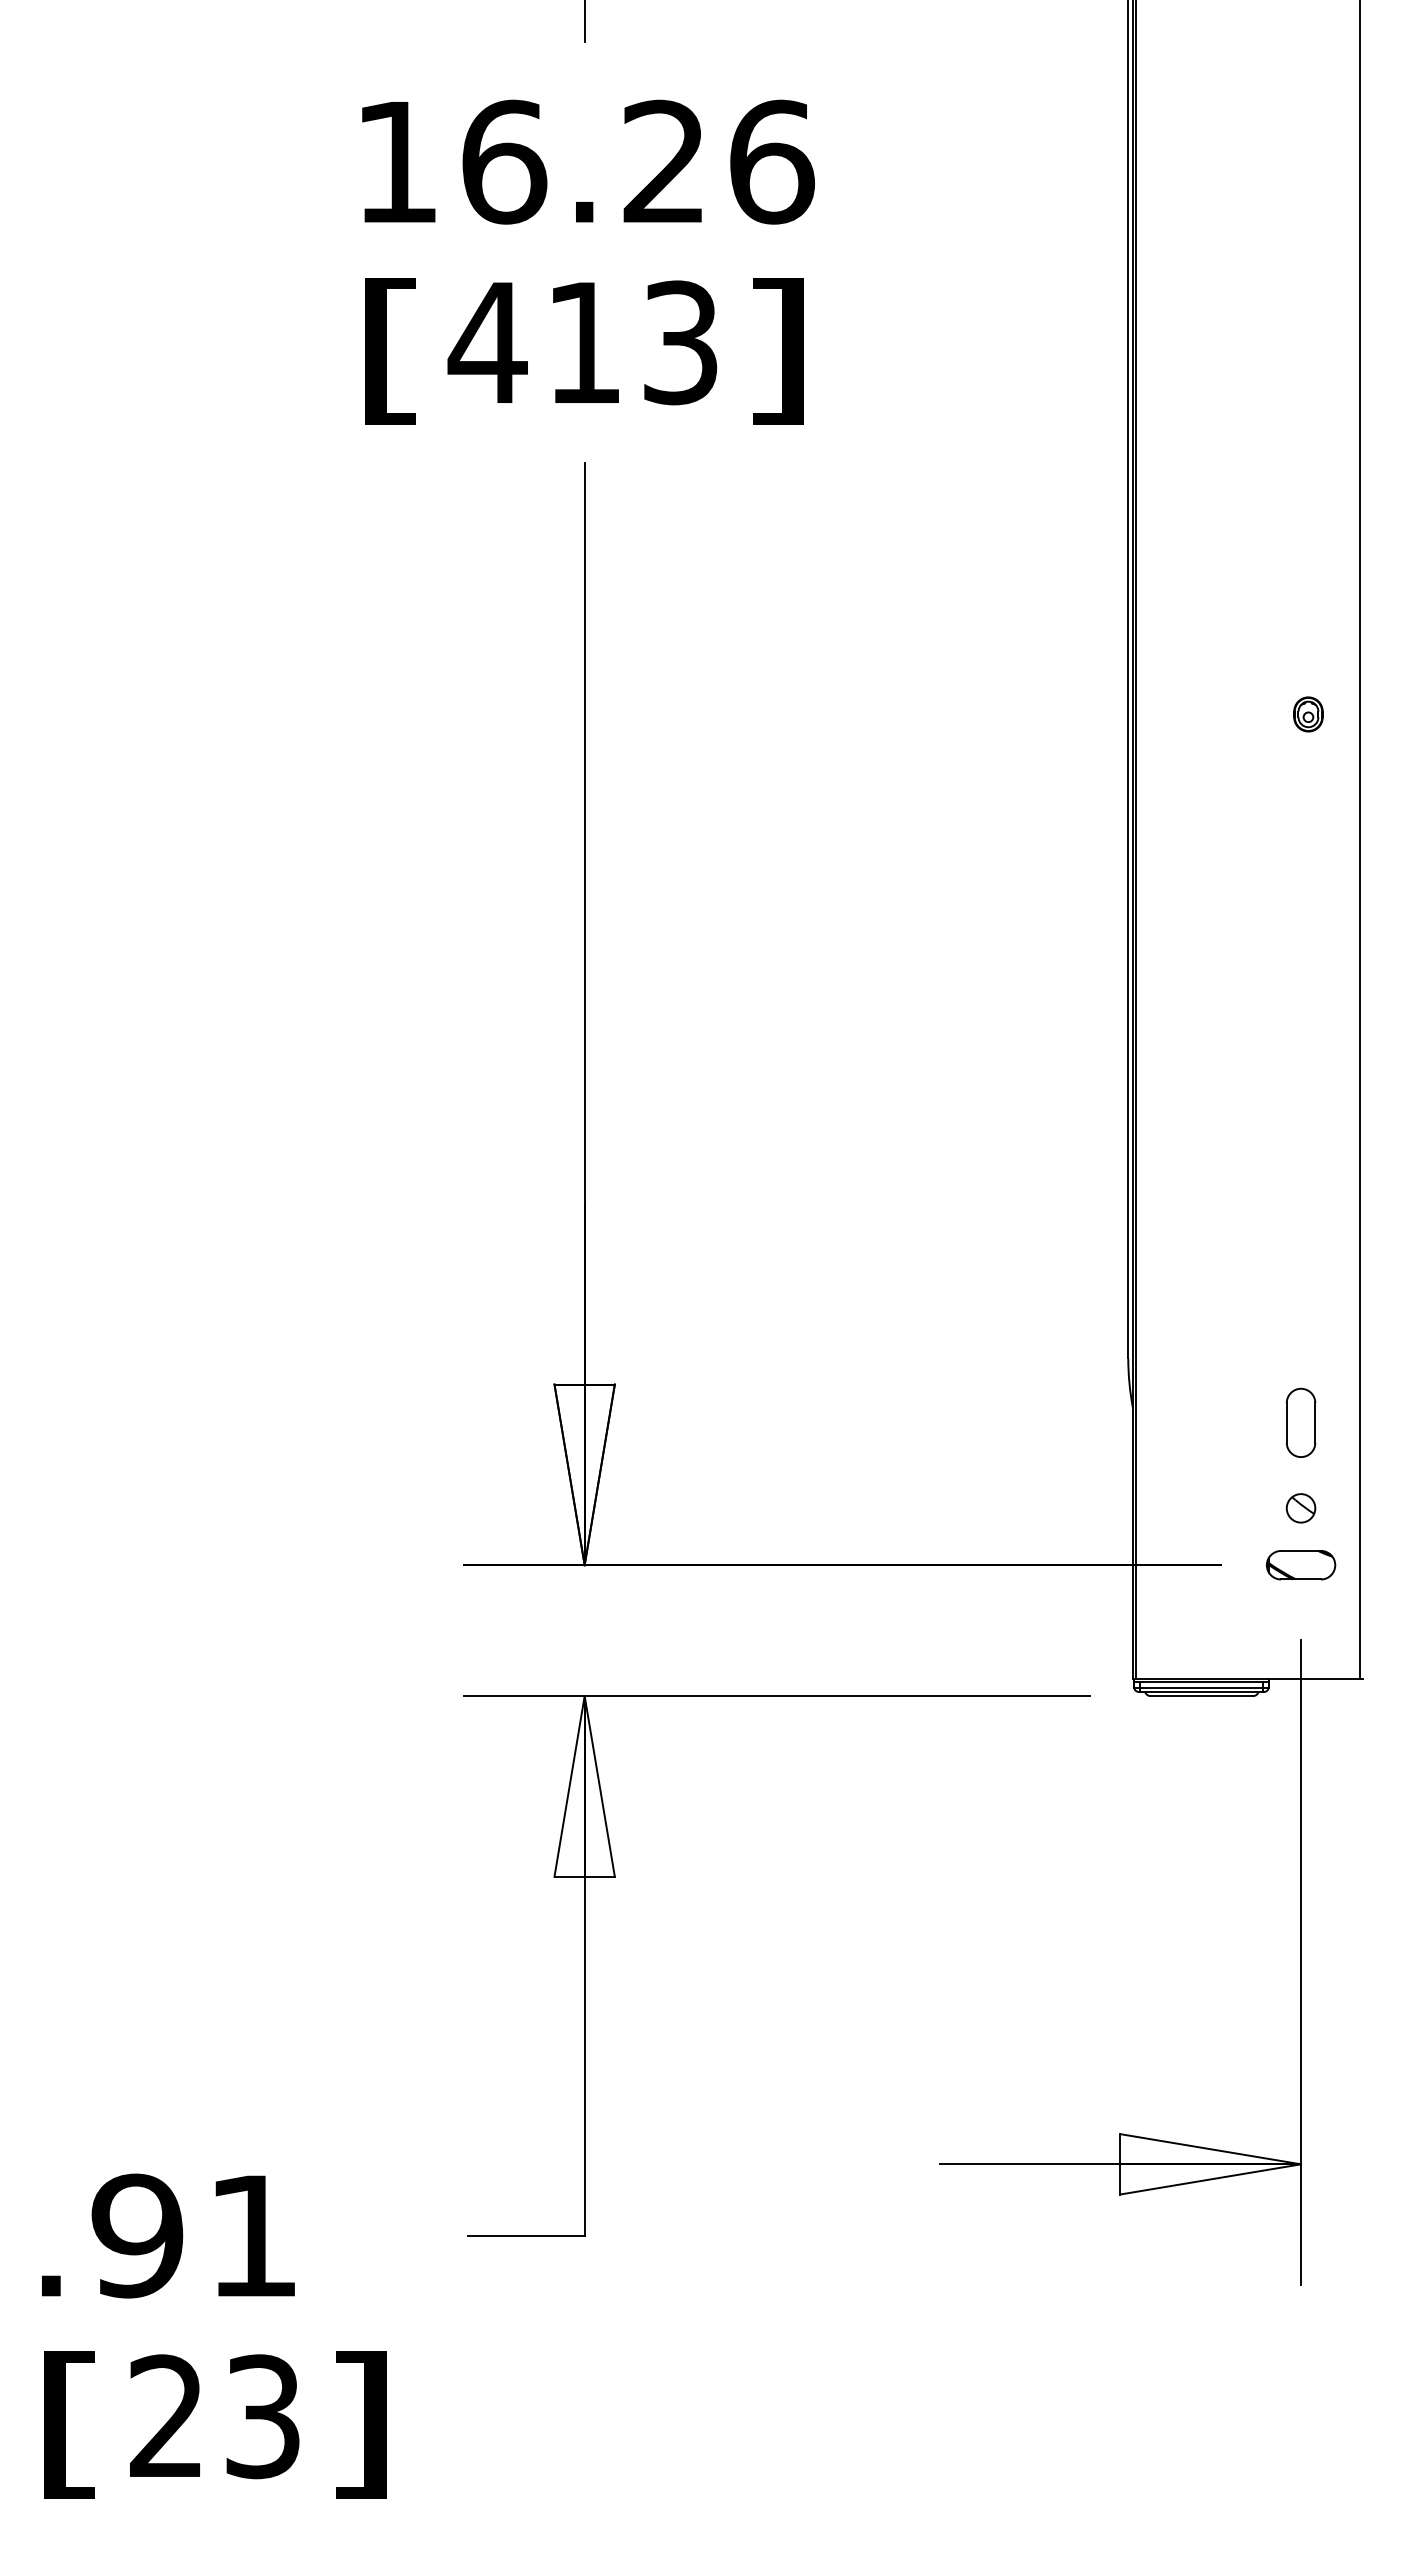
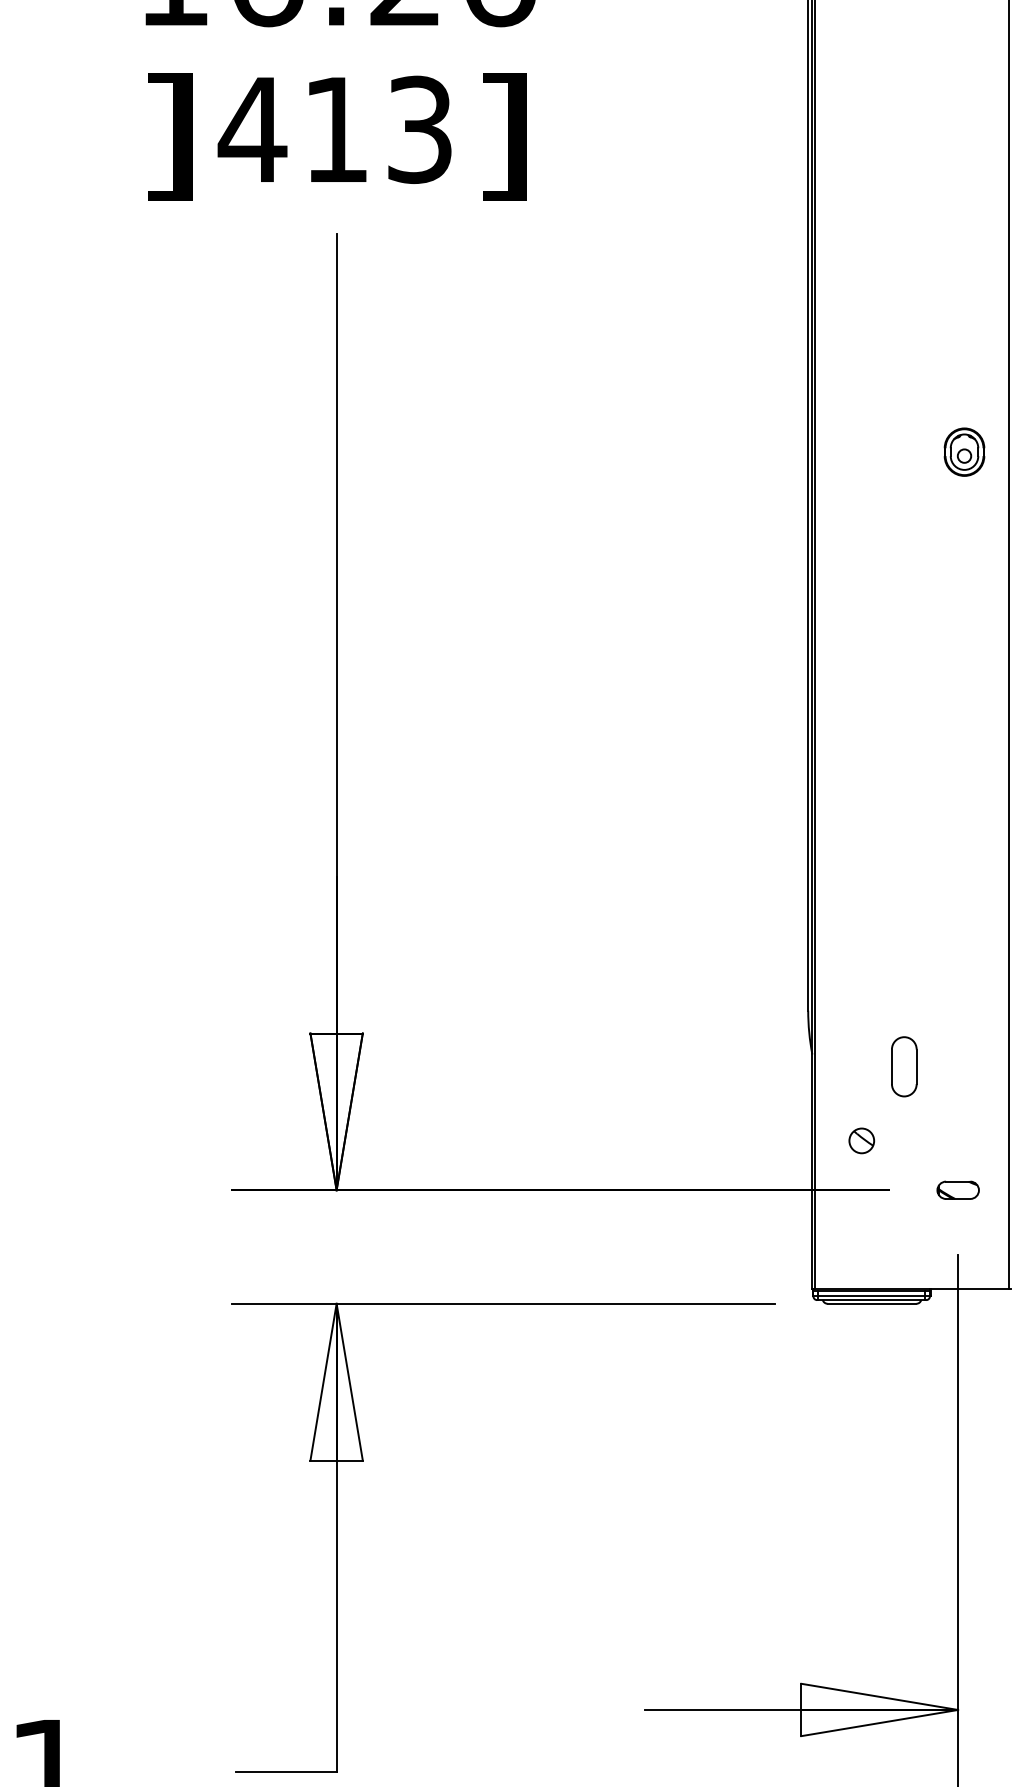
text: (391, 351) -> (169, 137), [ -> ]
part: (1308, 714) -> (964, 452), size x1.6
part: (1300, 1422) -> (903, 1066), moved
part: (1300, 1508) -> (861, 1141), moved
part: (1301, 1565) -> (958, 1190), size x0.7

